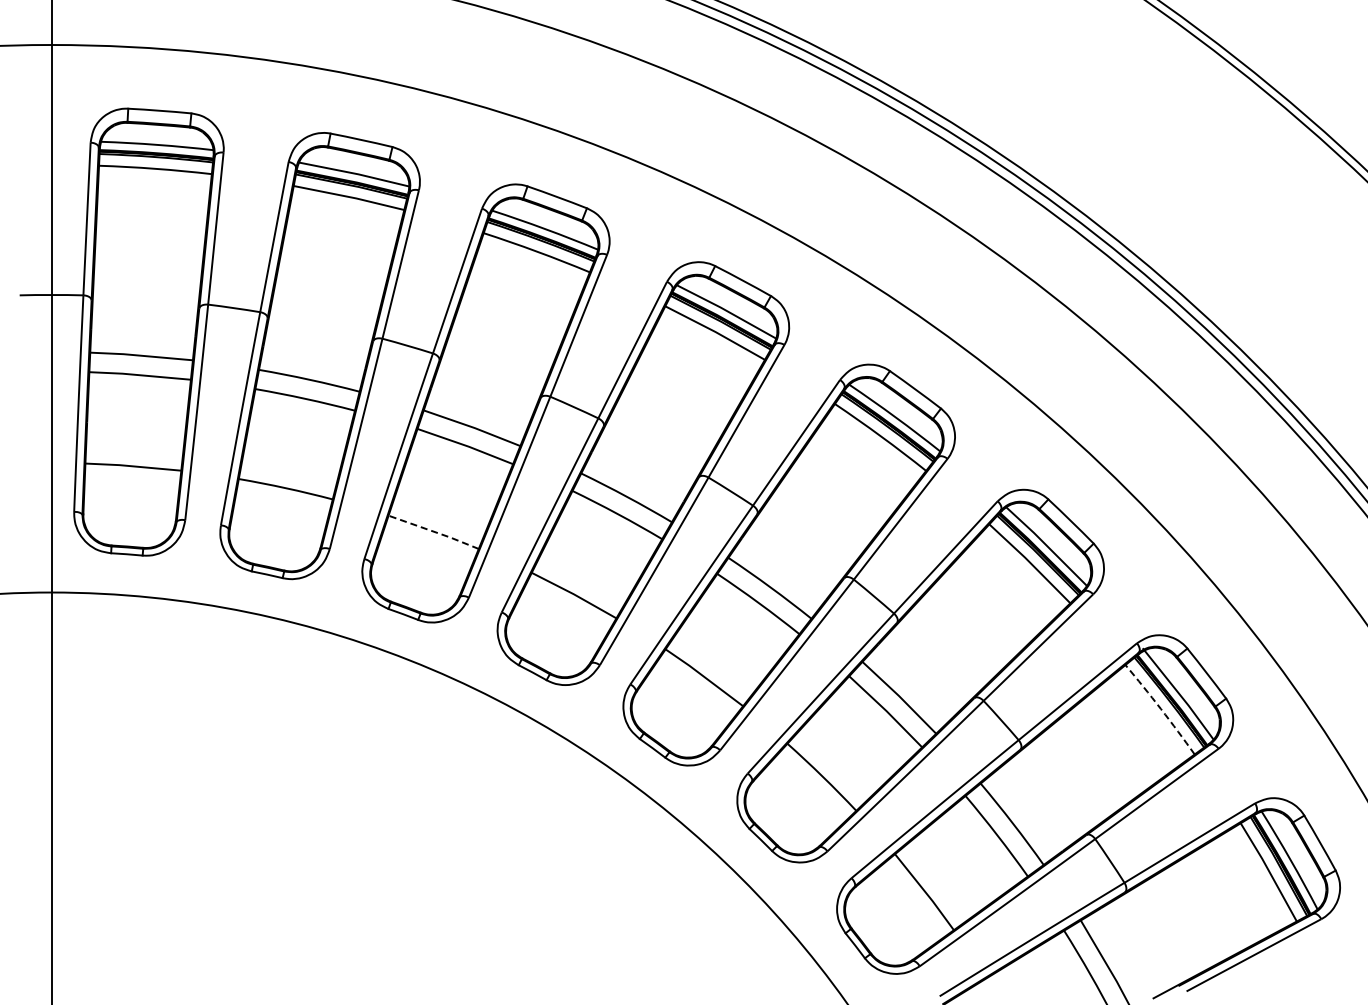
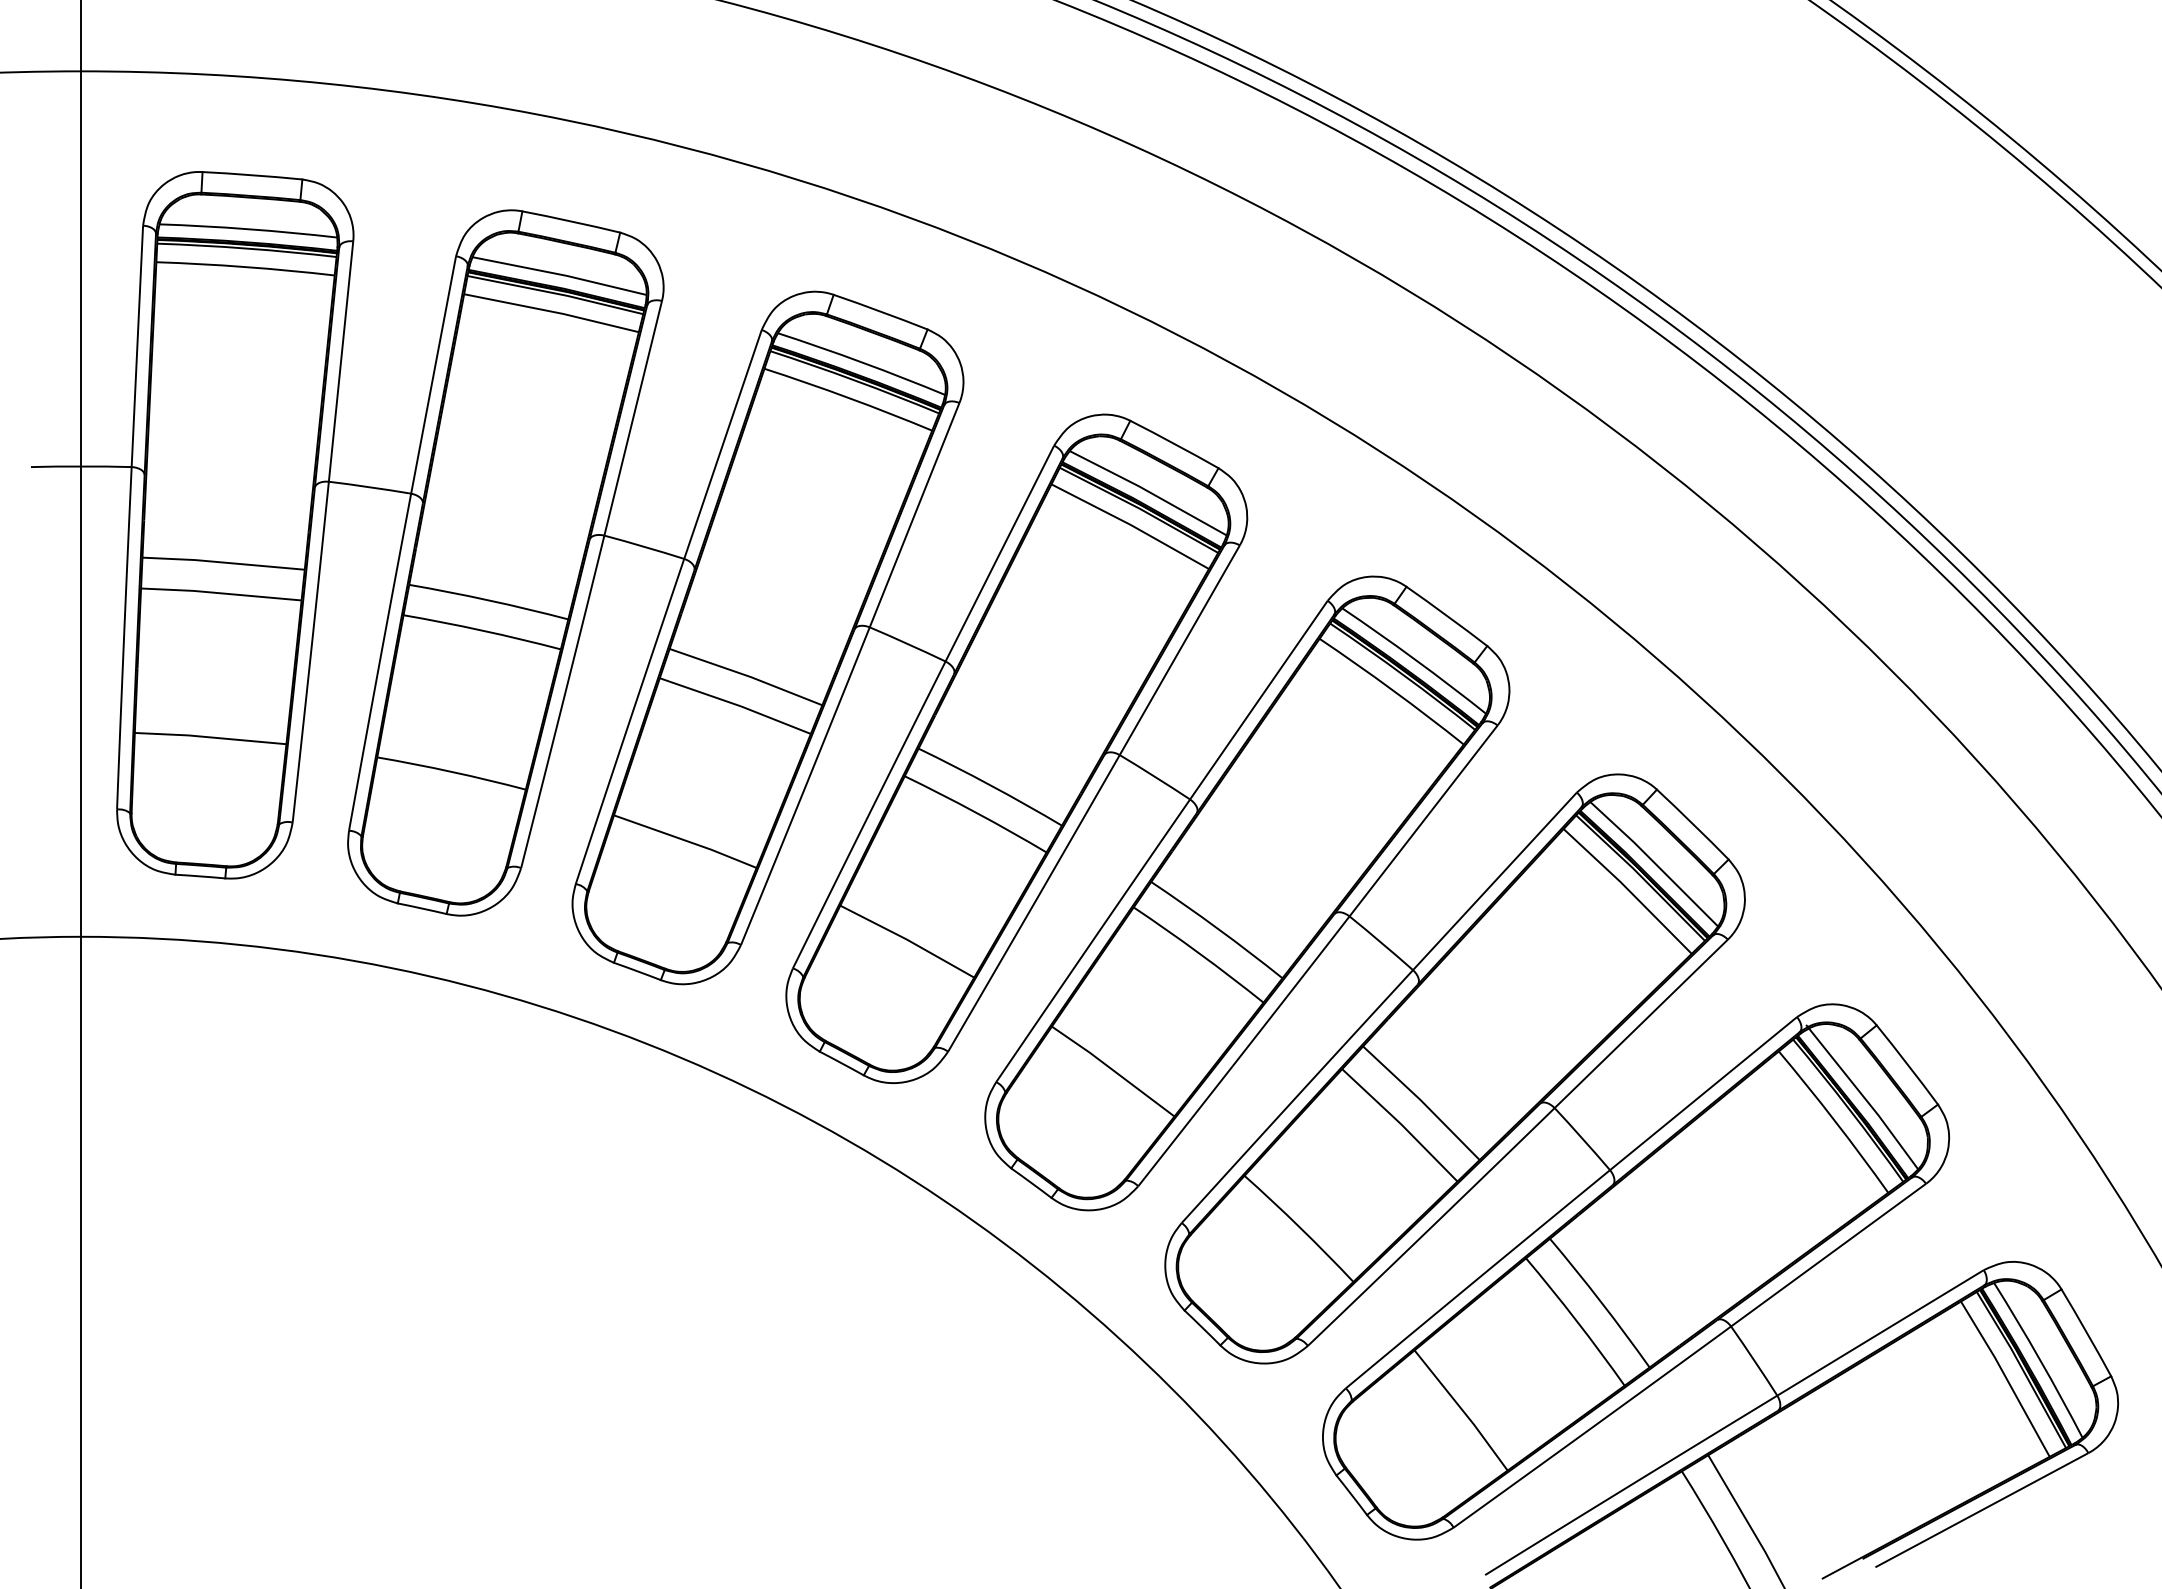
line: (434, 531) -> (686, 840), dashed -> solid
arc: (1160, 709) -> (1834, 1121), dashed -> solid

